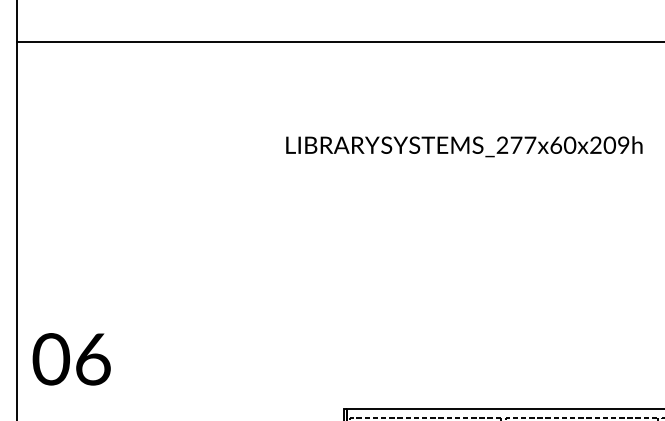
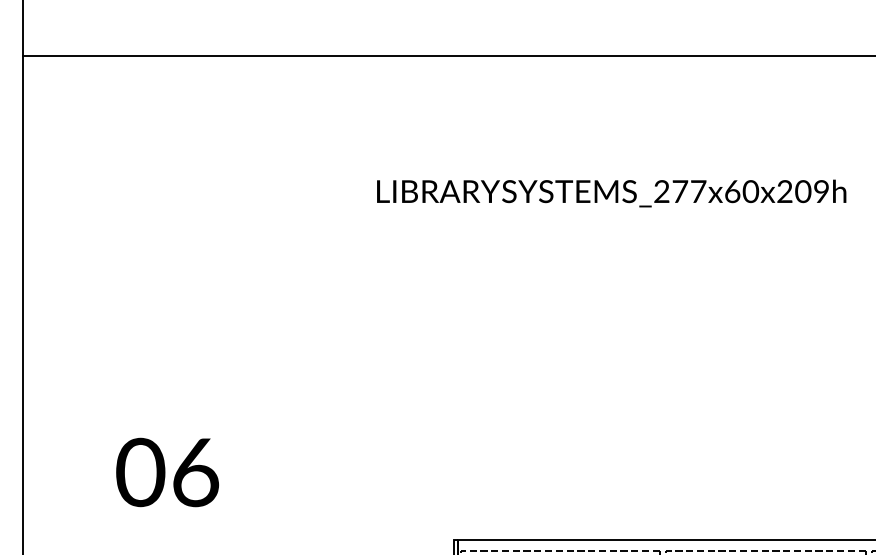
text: (71, 359) -> (167, 472), moved

